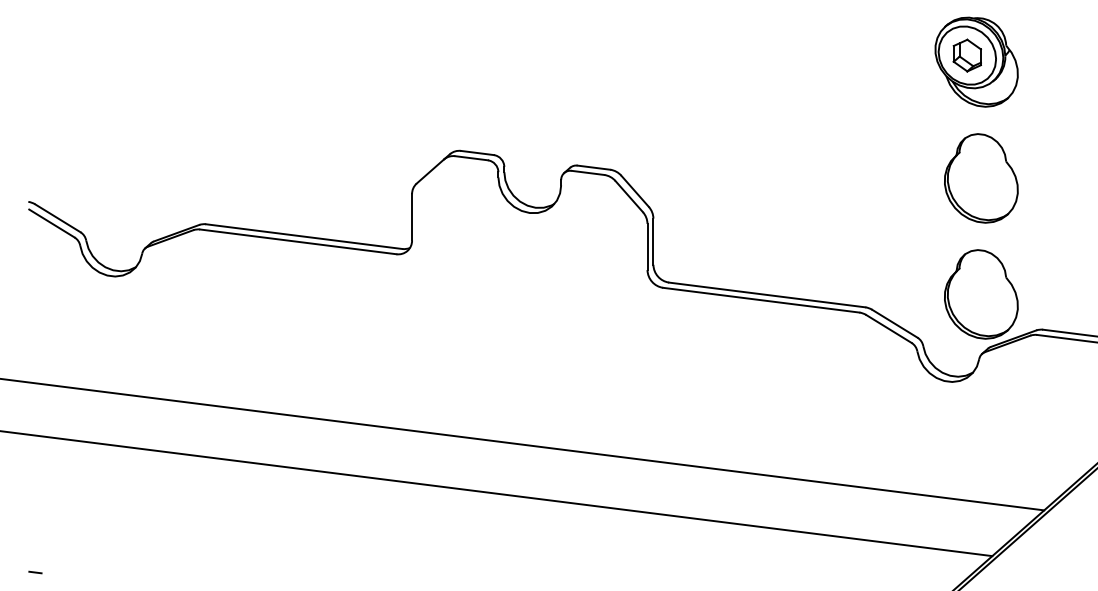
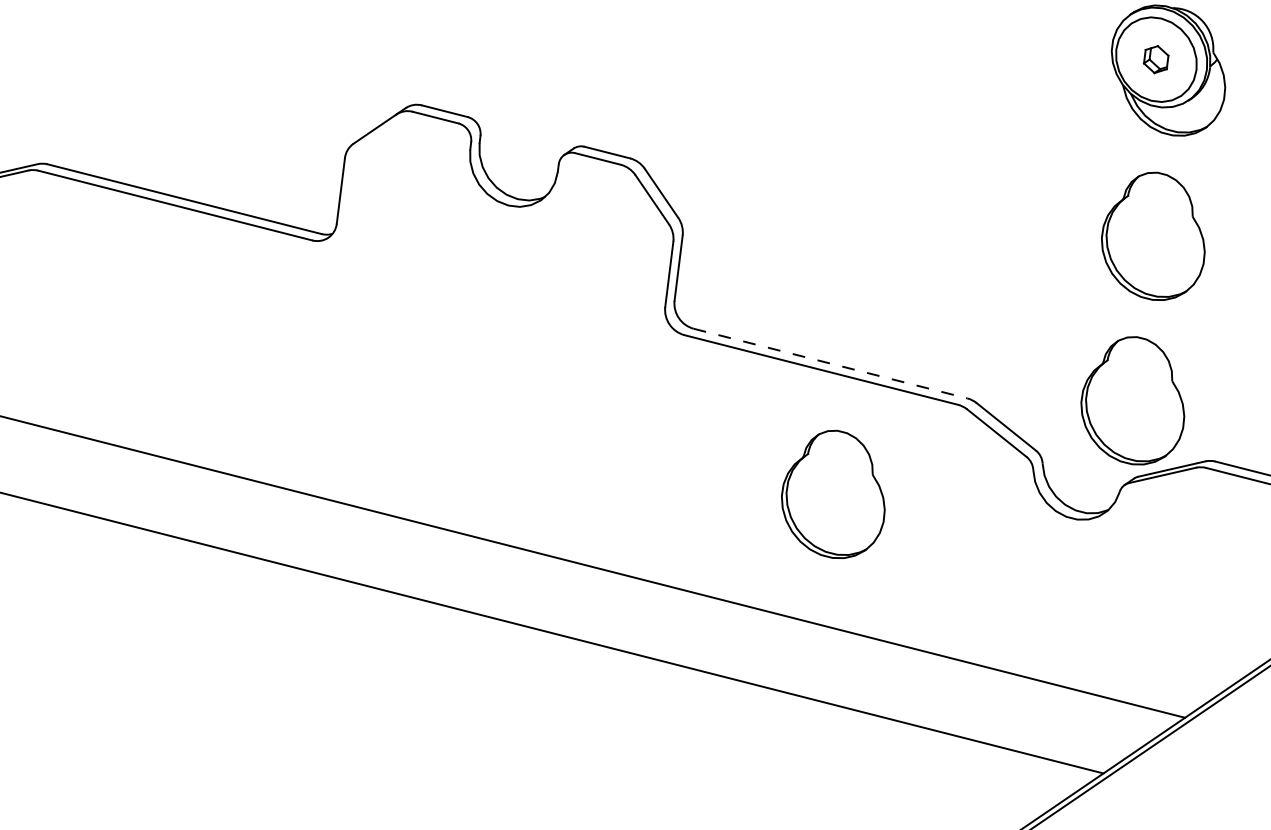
part: (966, 55) -> (1155, 59), size x0.6
line: (767, 294) -> (830, 362), solid -> dashed
part: (781, 385) -> (834, 494), added

